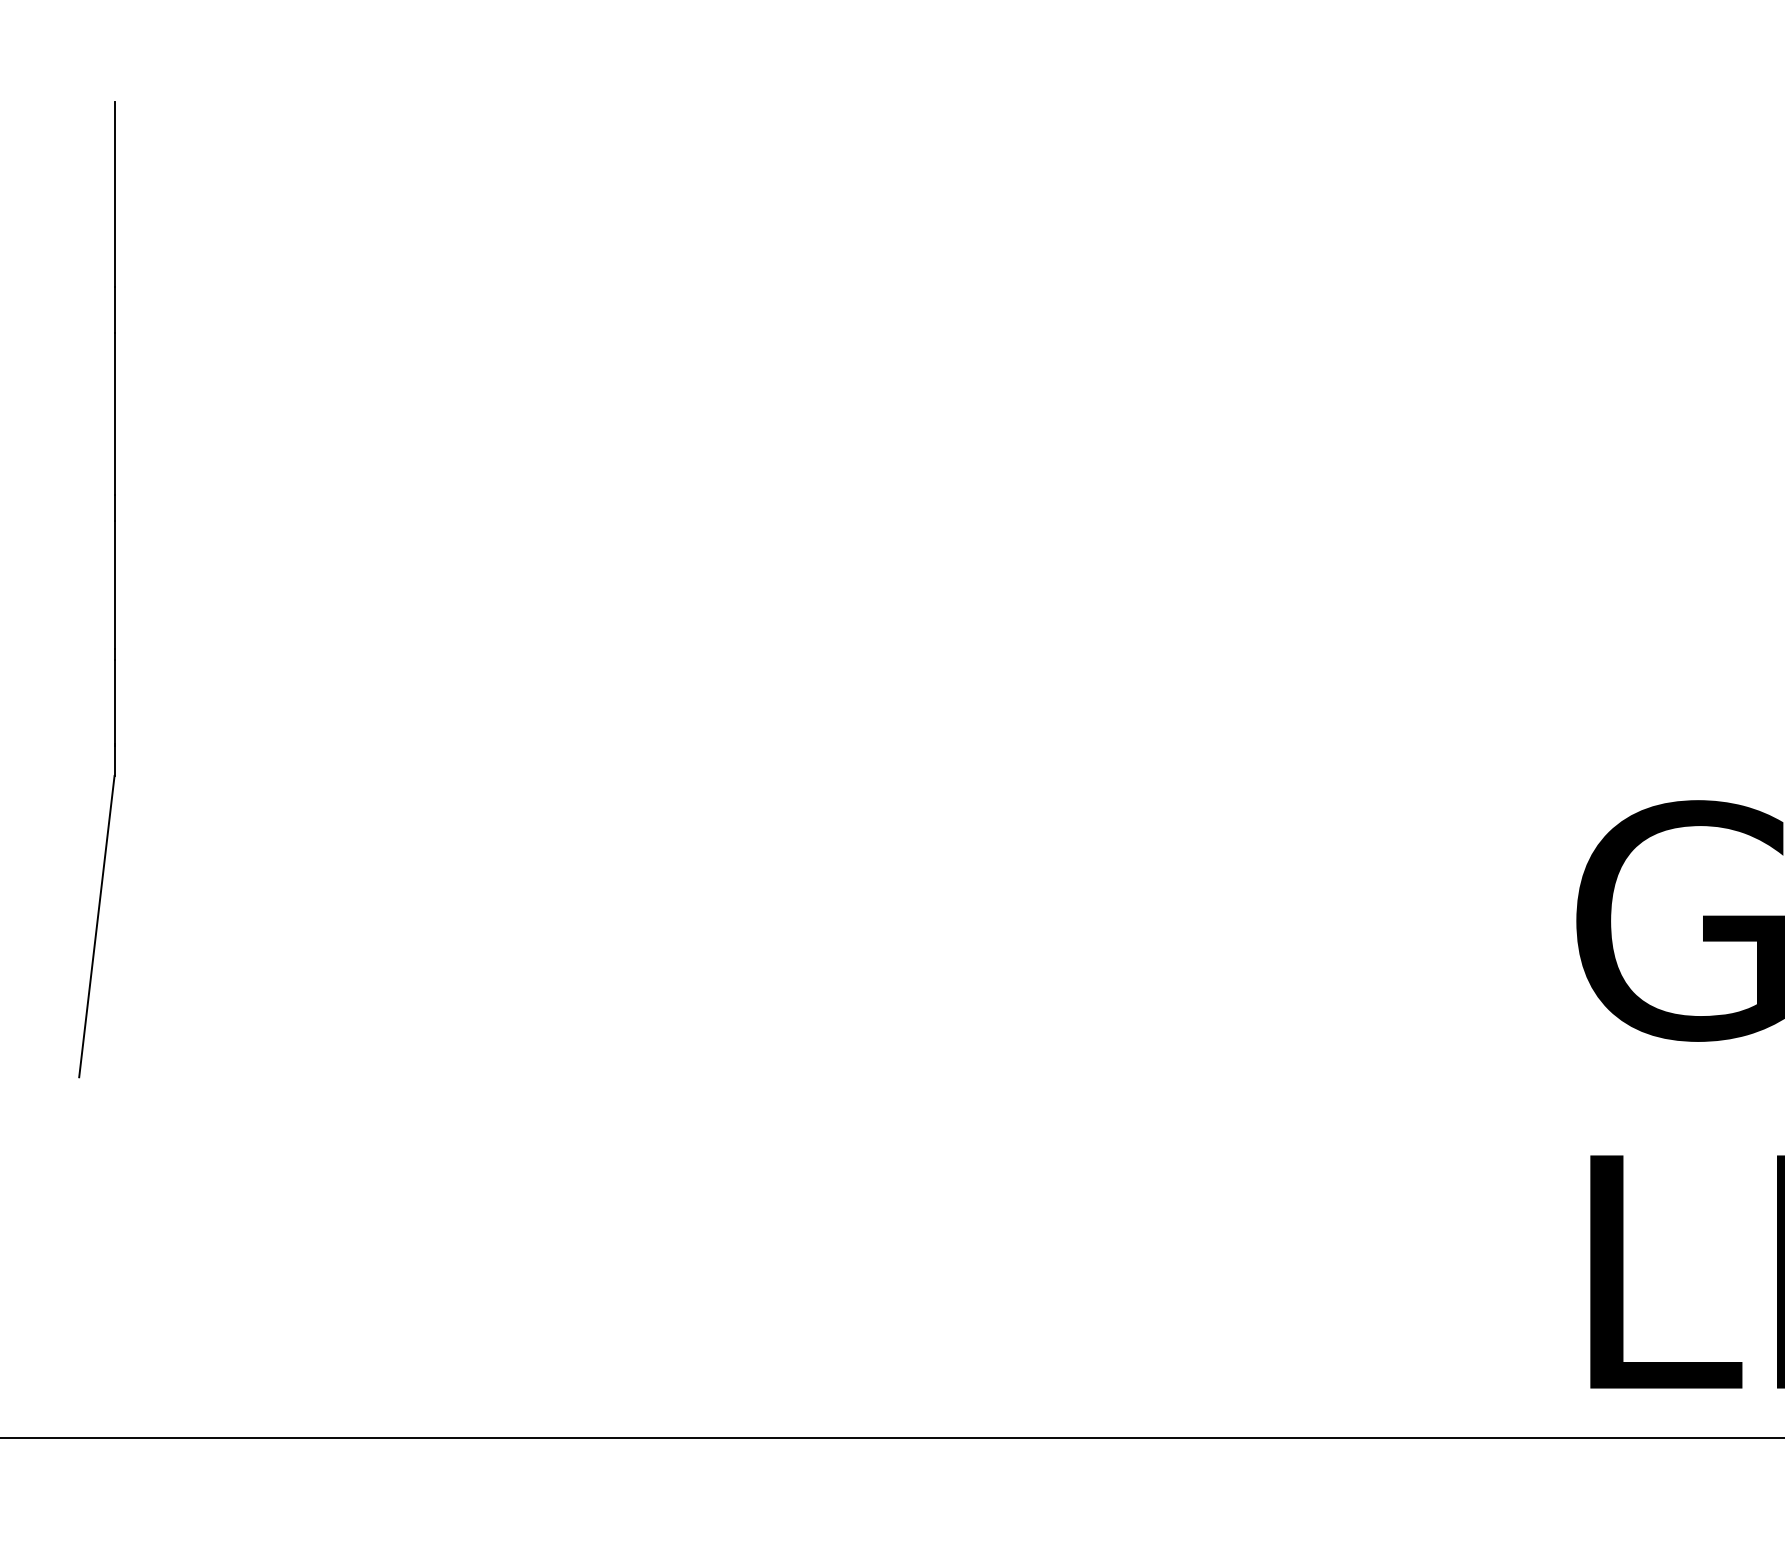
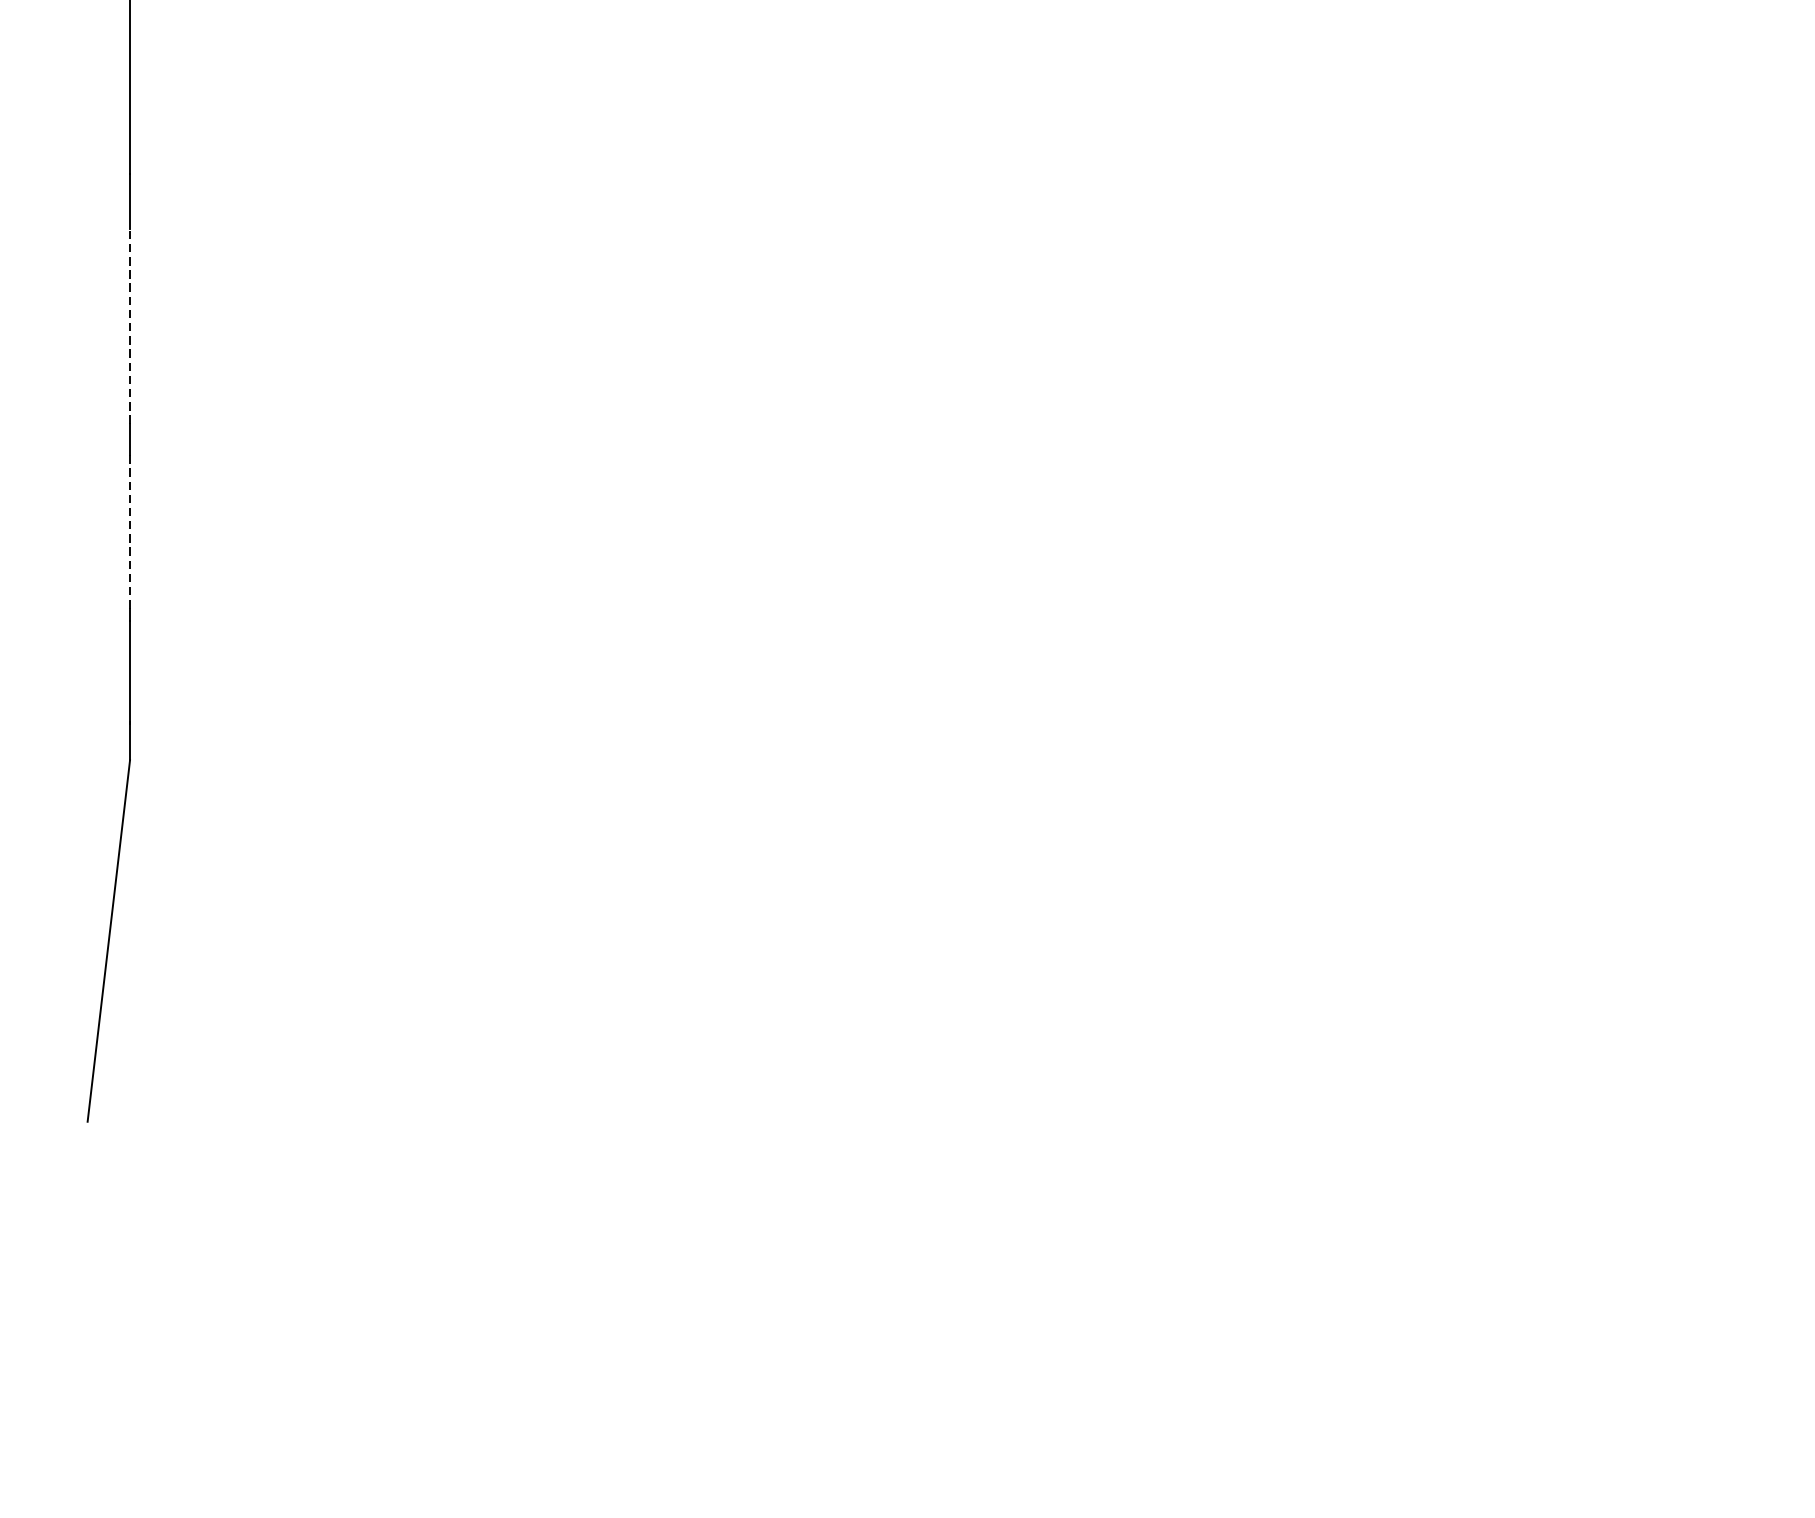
line: (114, 413) -> (129, 325), solid -> dashed
line: (114, 584) -> (129, 530), solid -> dashed

